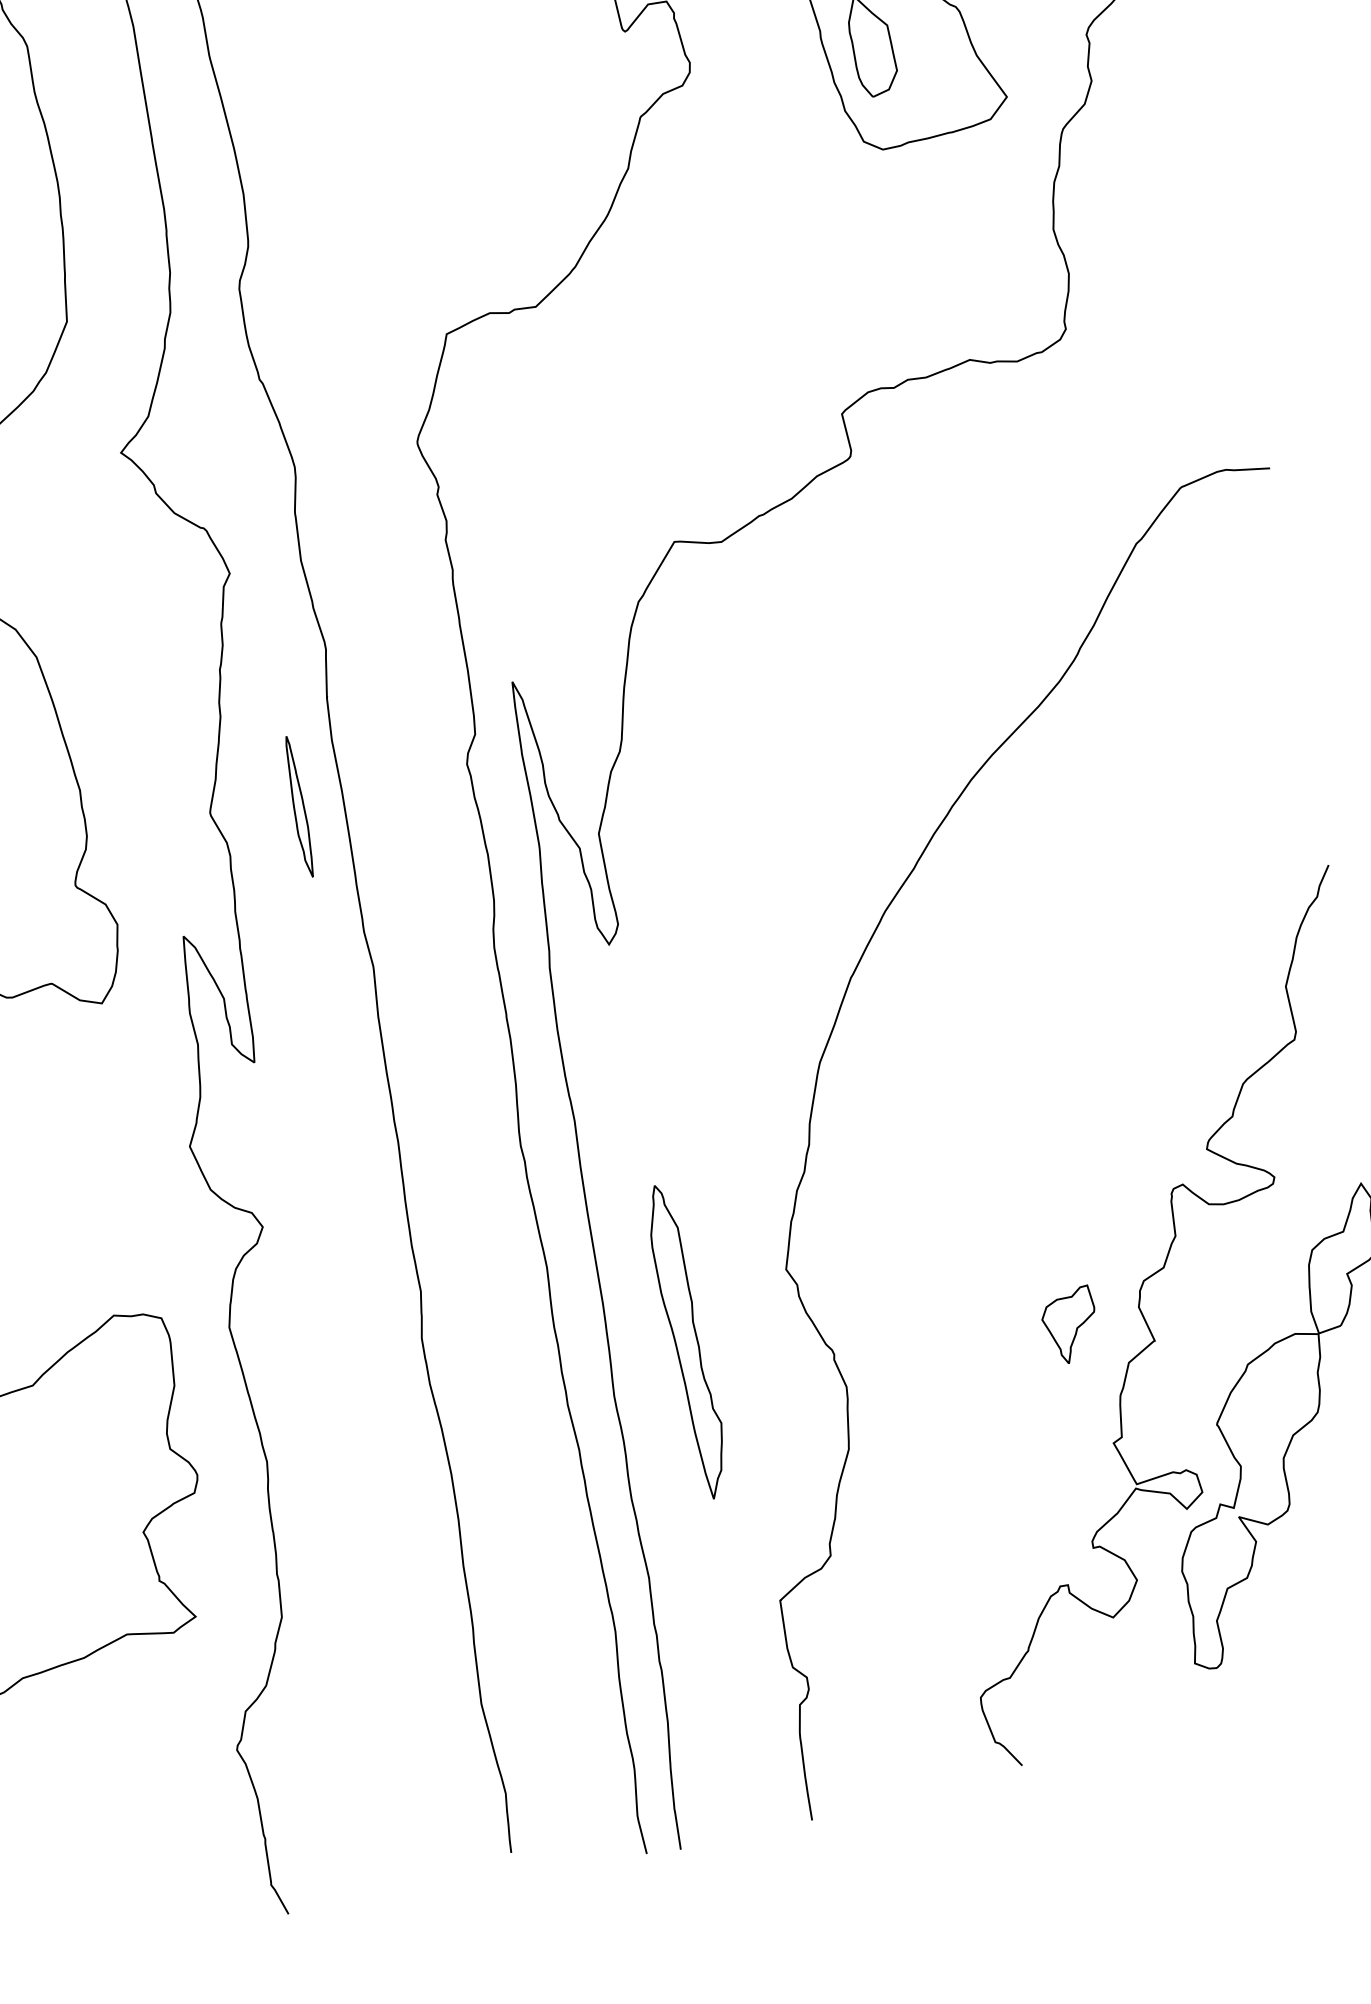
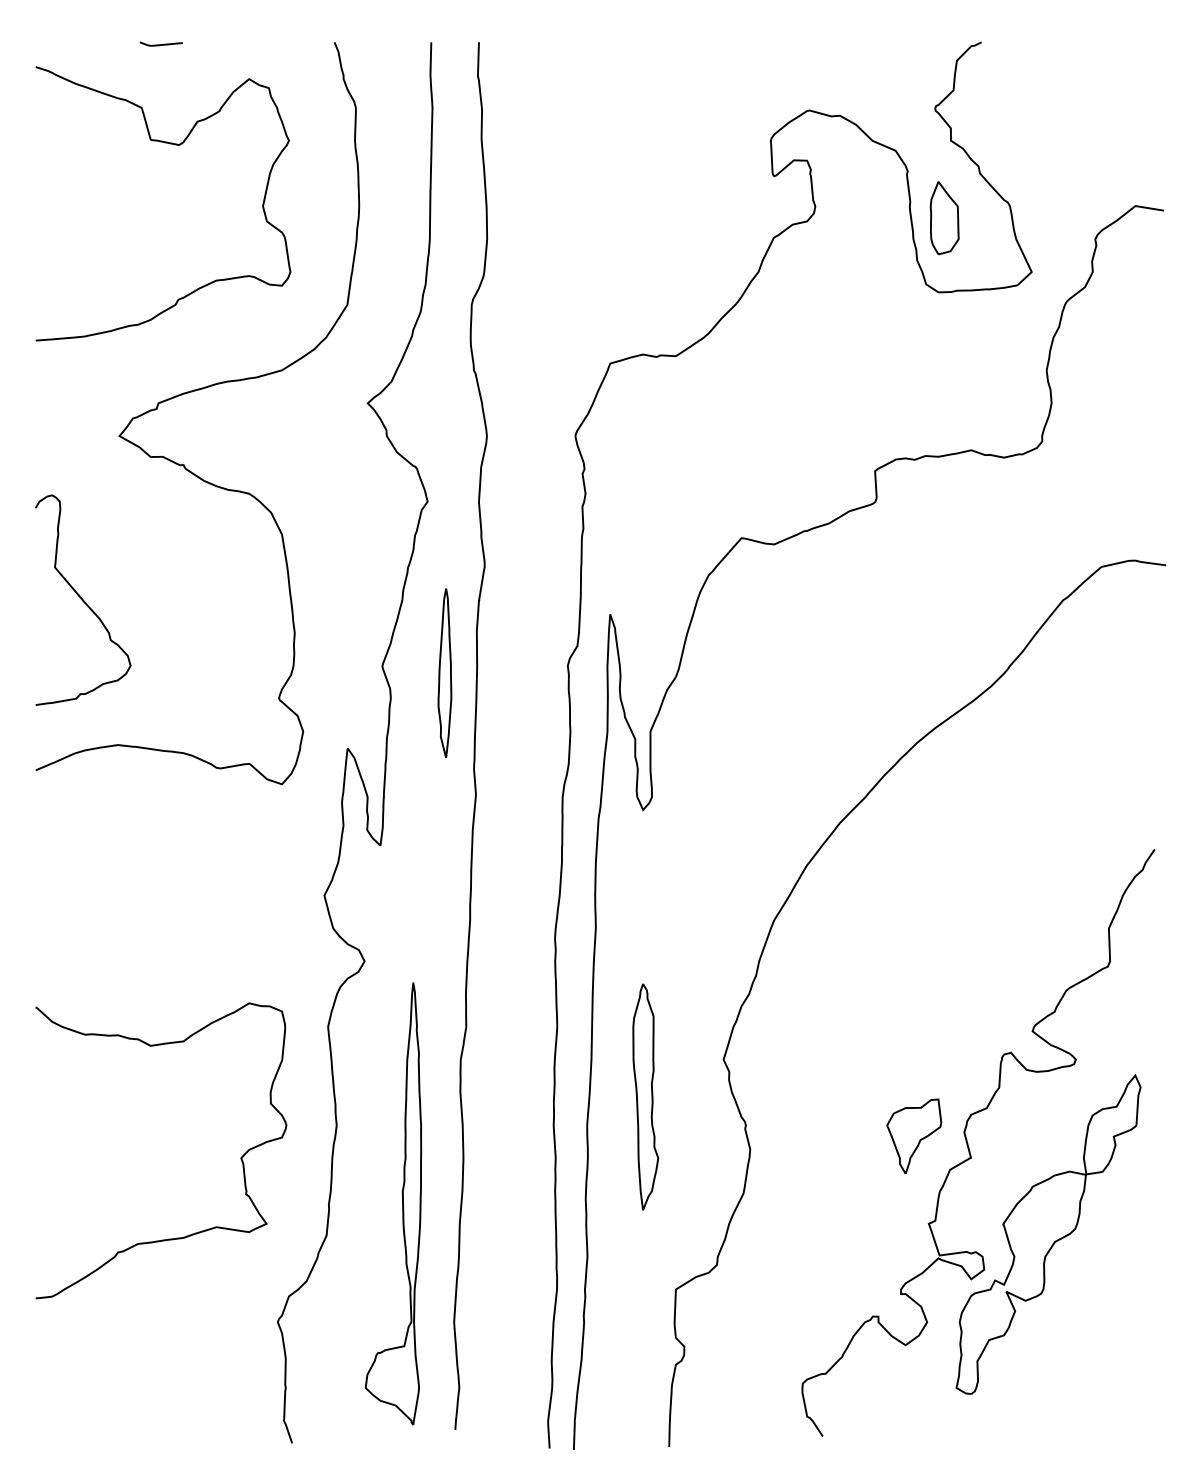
part: (298, 807) -> (444, 673), size x1.67
part: (1070, 1324) -> (914, 1135), size x1.43
part: (378, 1552) -> (402, 1203), added

